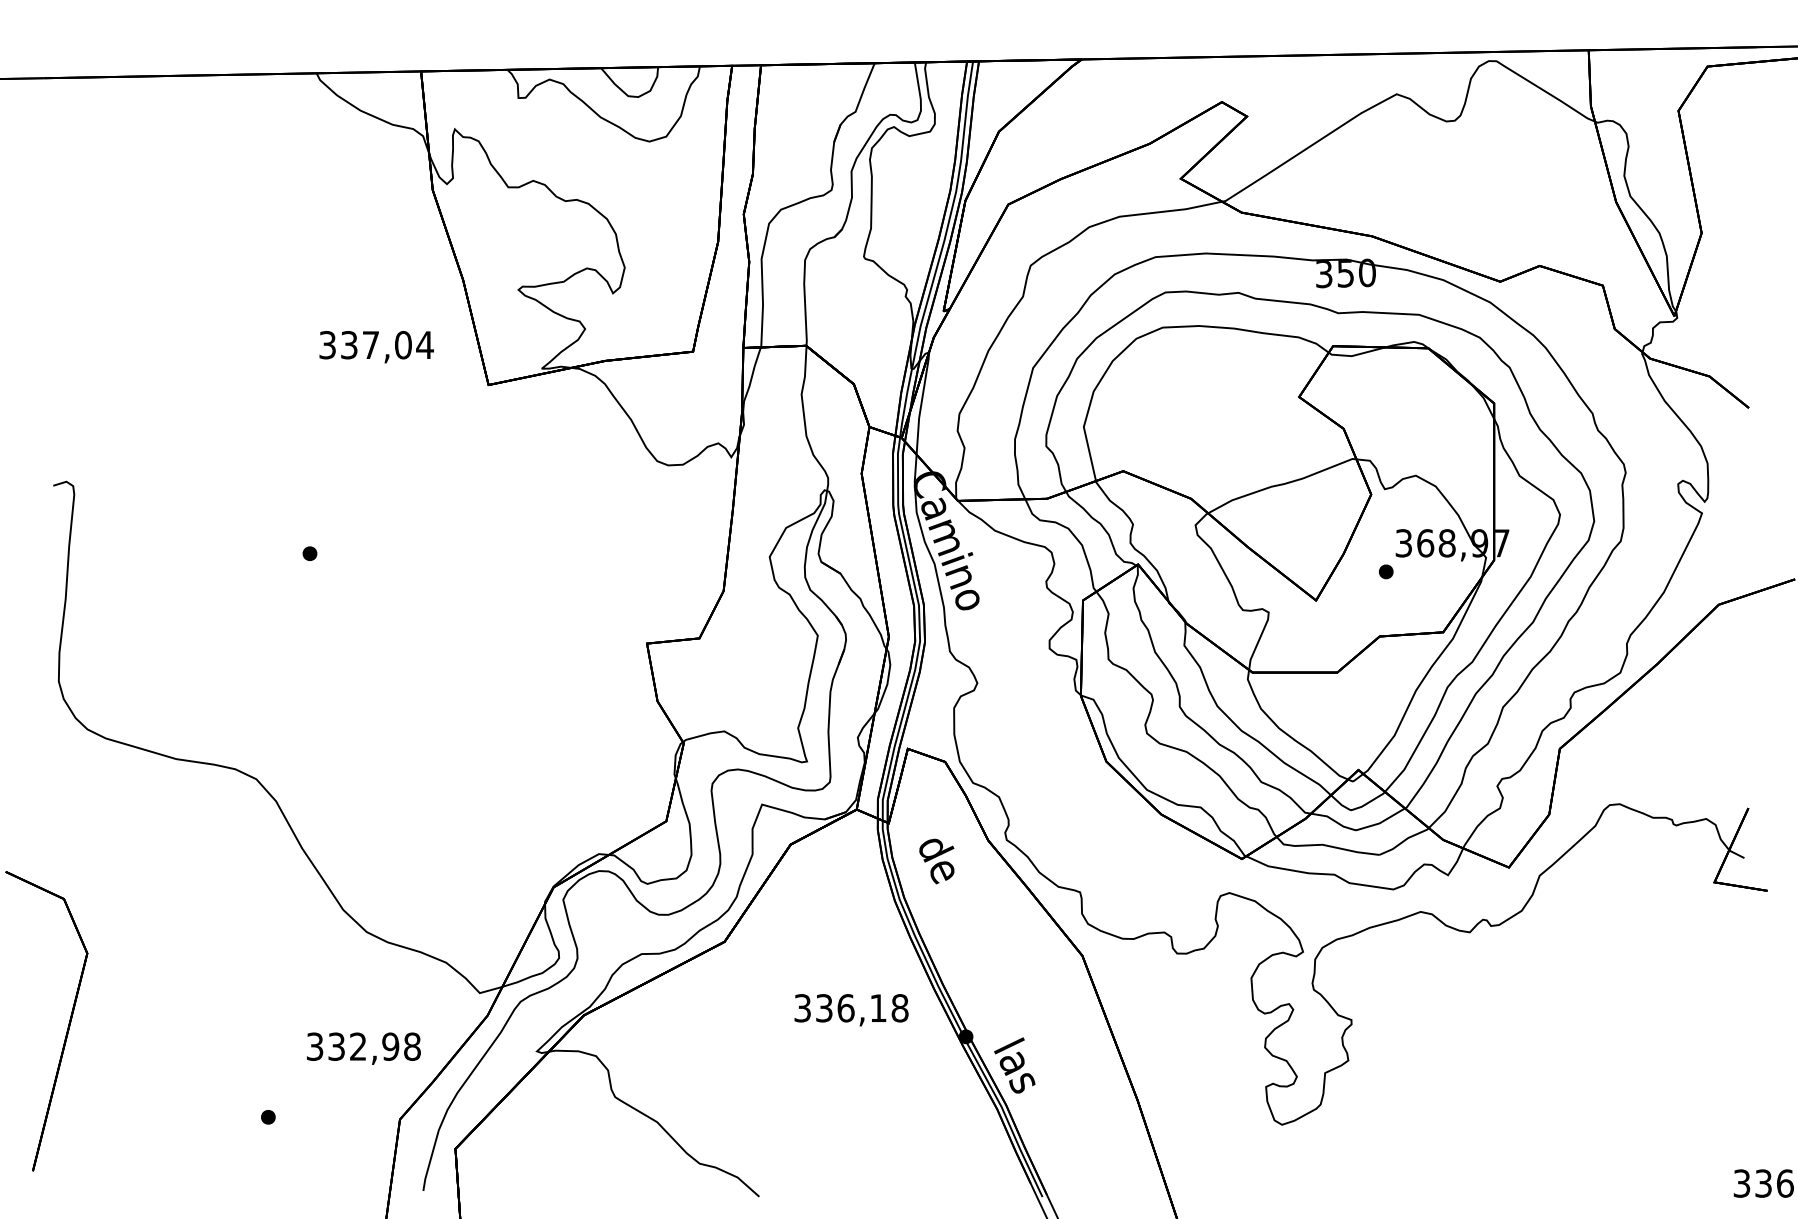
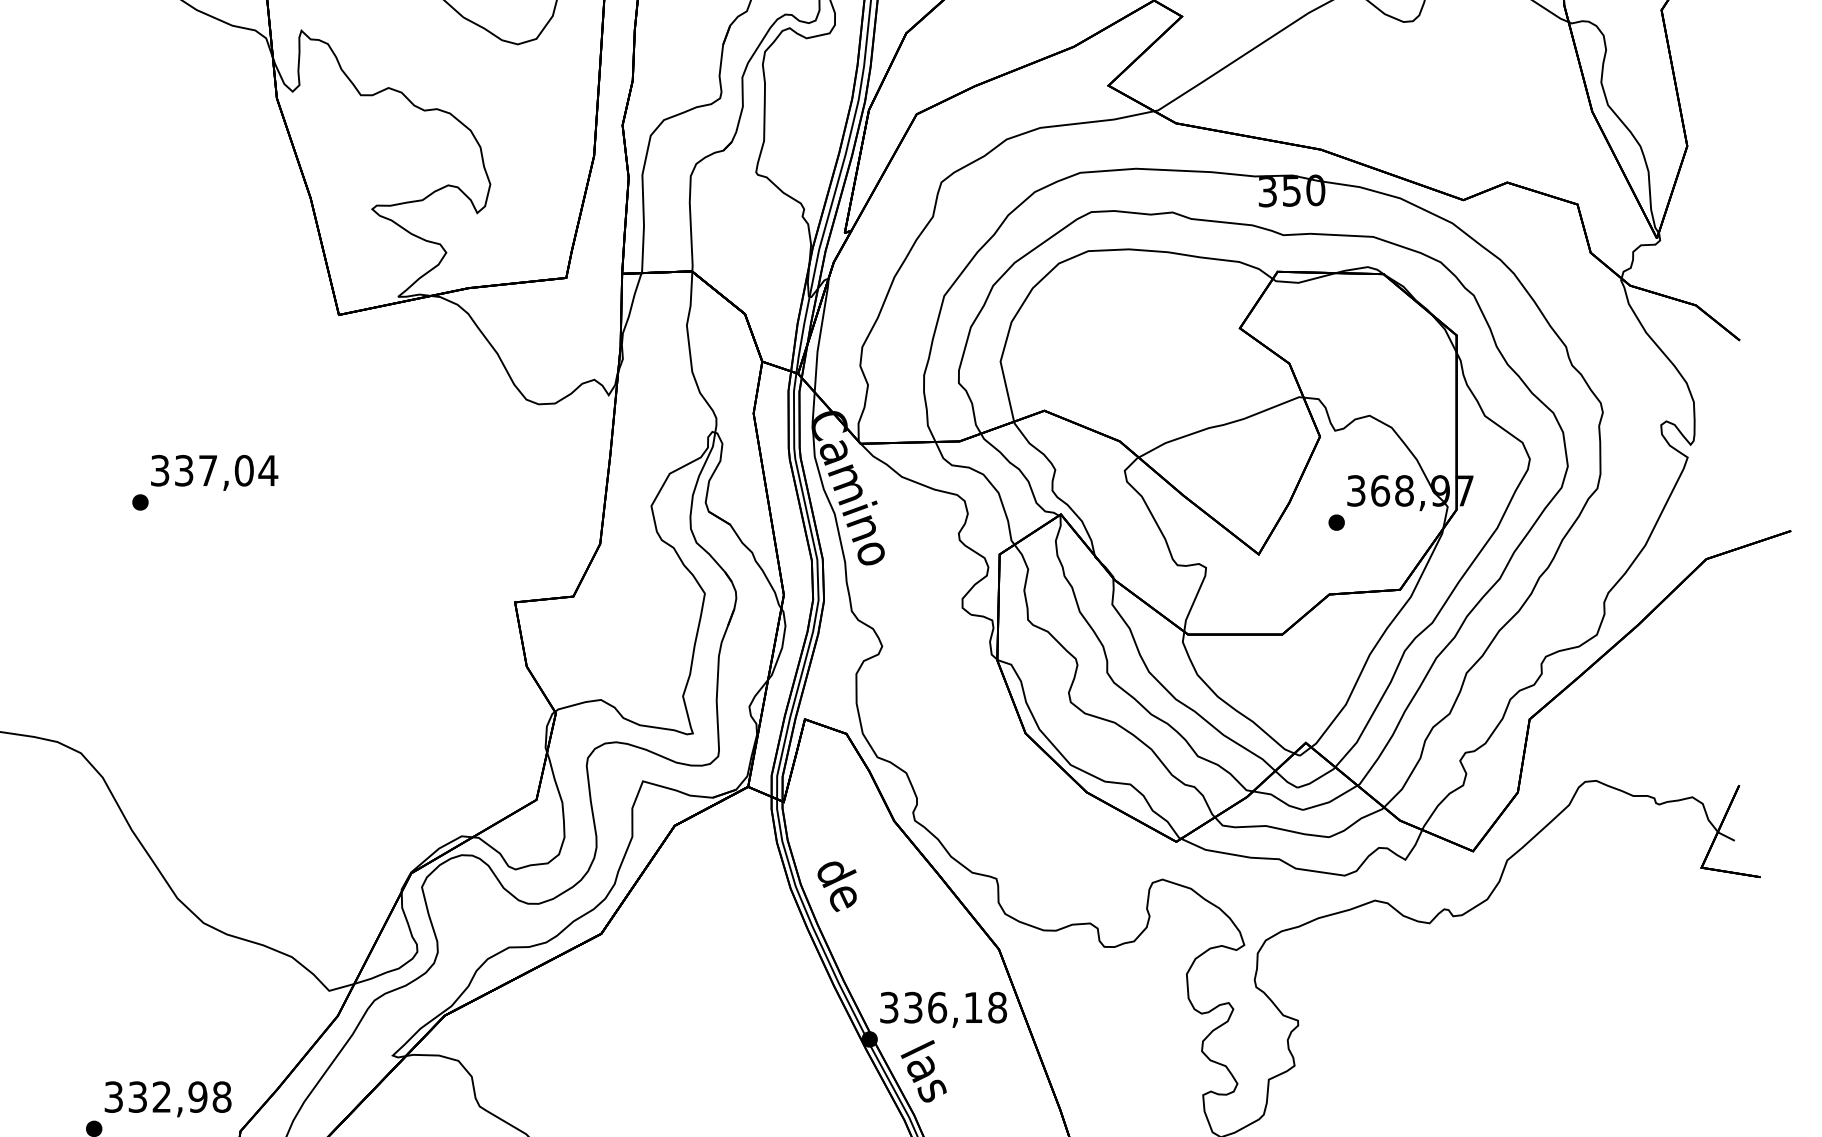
text: (376, 347) -> (214, 473), moved
text: (936, 861) -> (836, 886), moved
text: (851, 1010) -> (943, 1010), moved
text: (363, 1048) -> (167, 1099), moved

